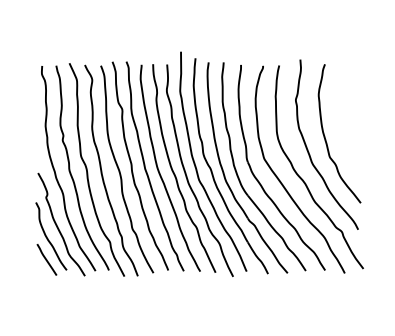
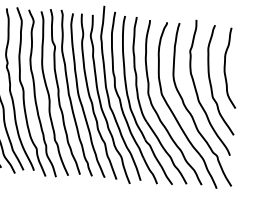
curve: (342, 117) -> (225, 67), added

